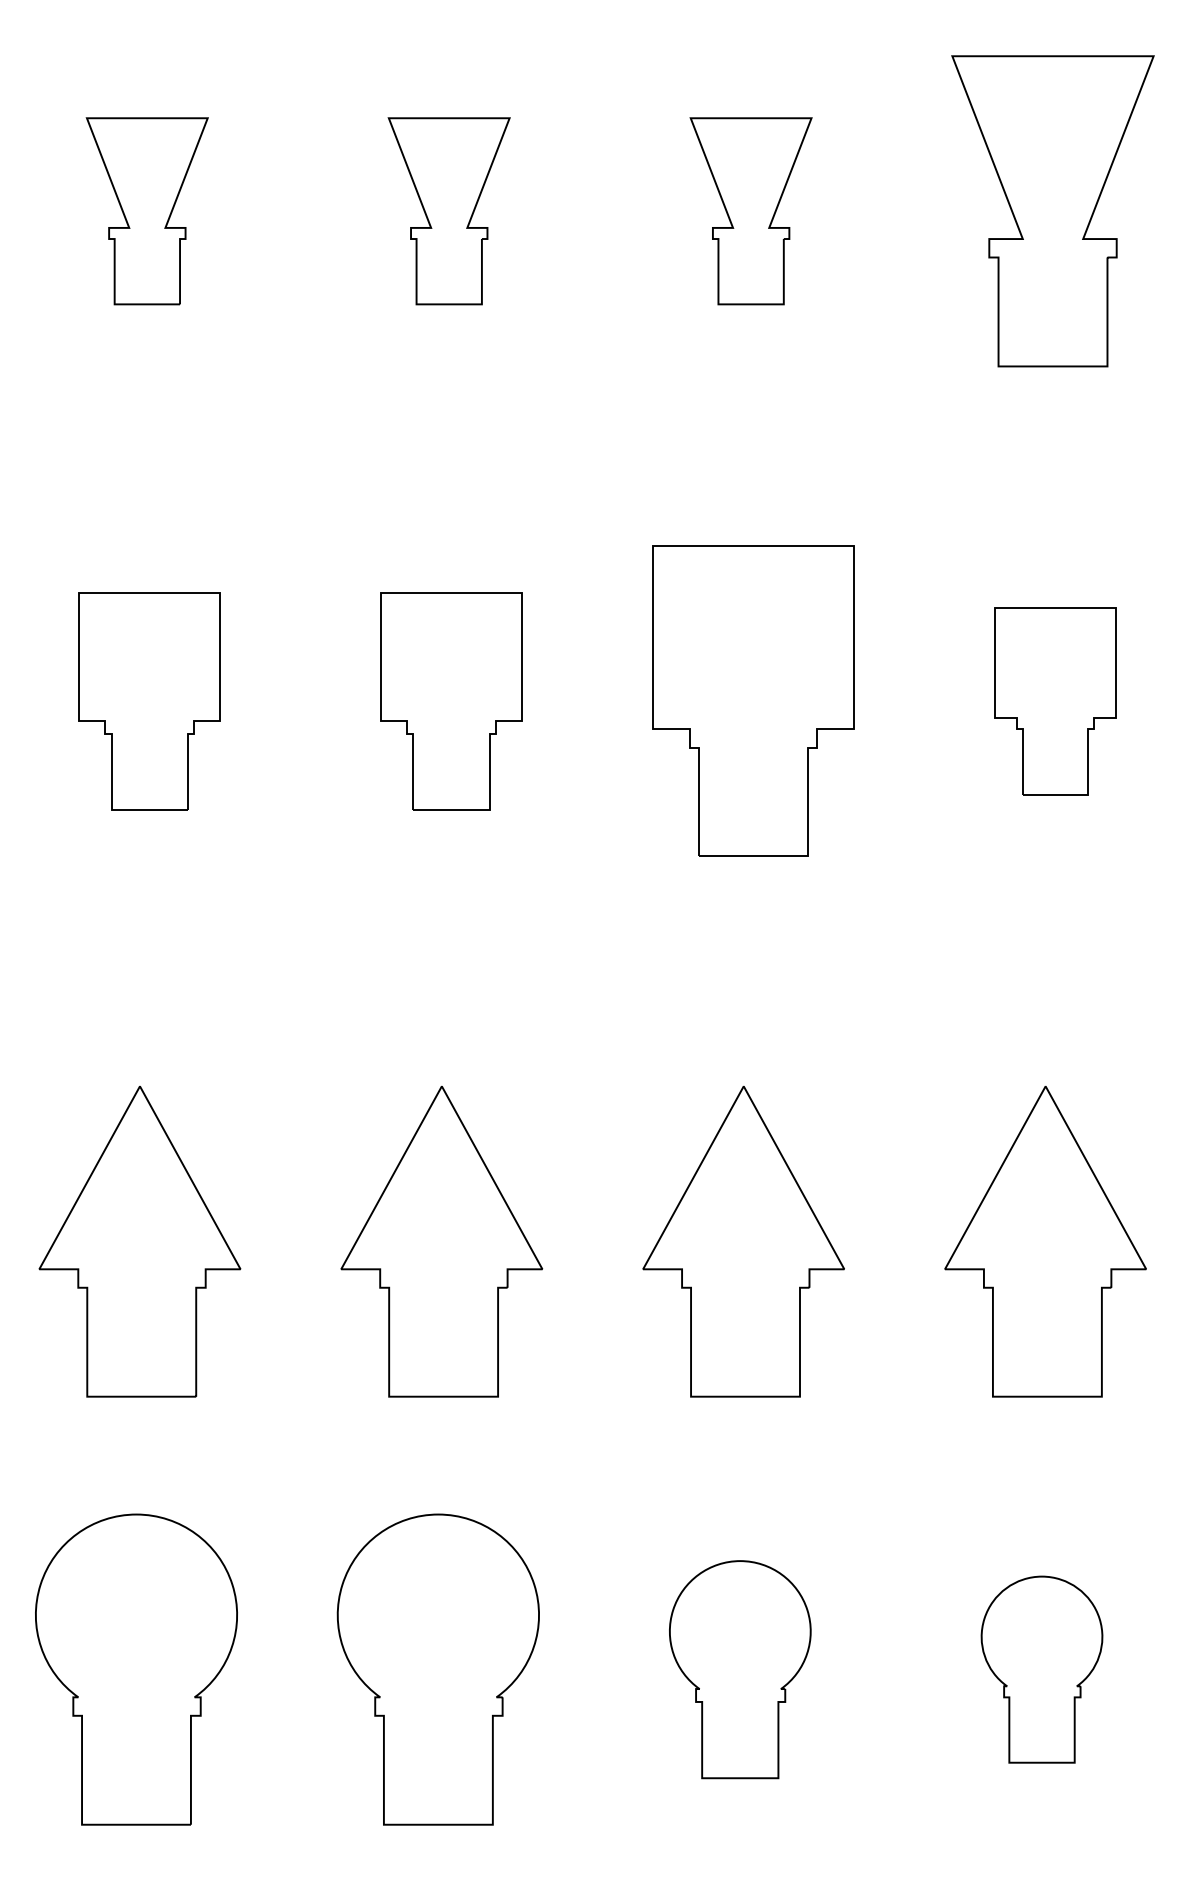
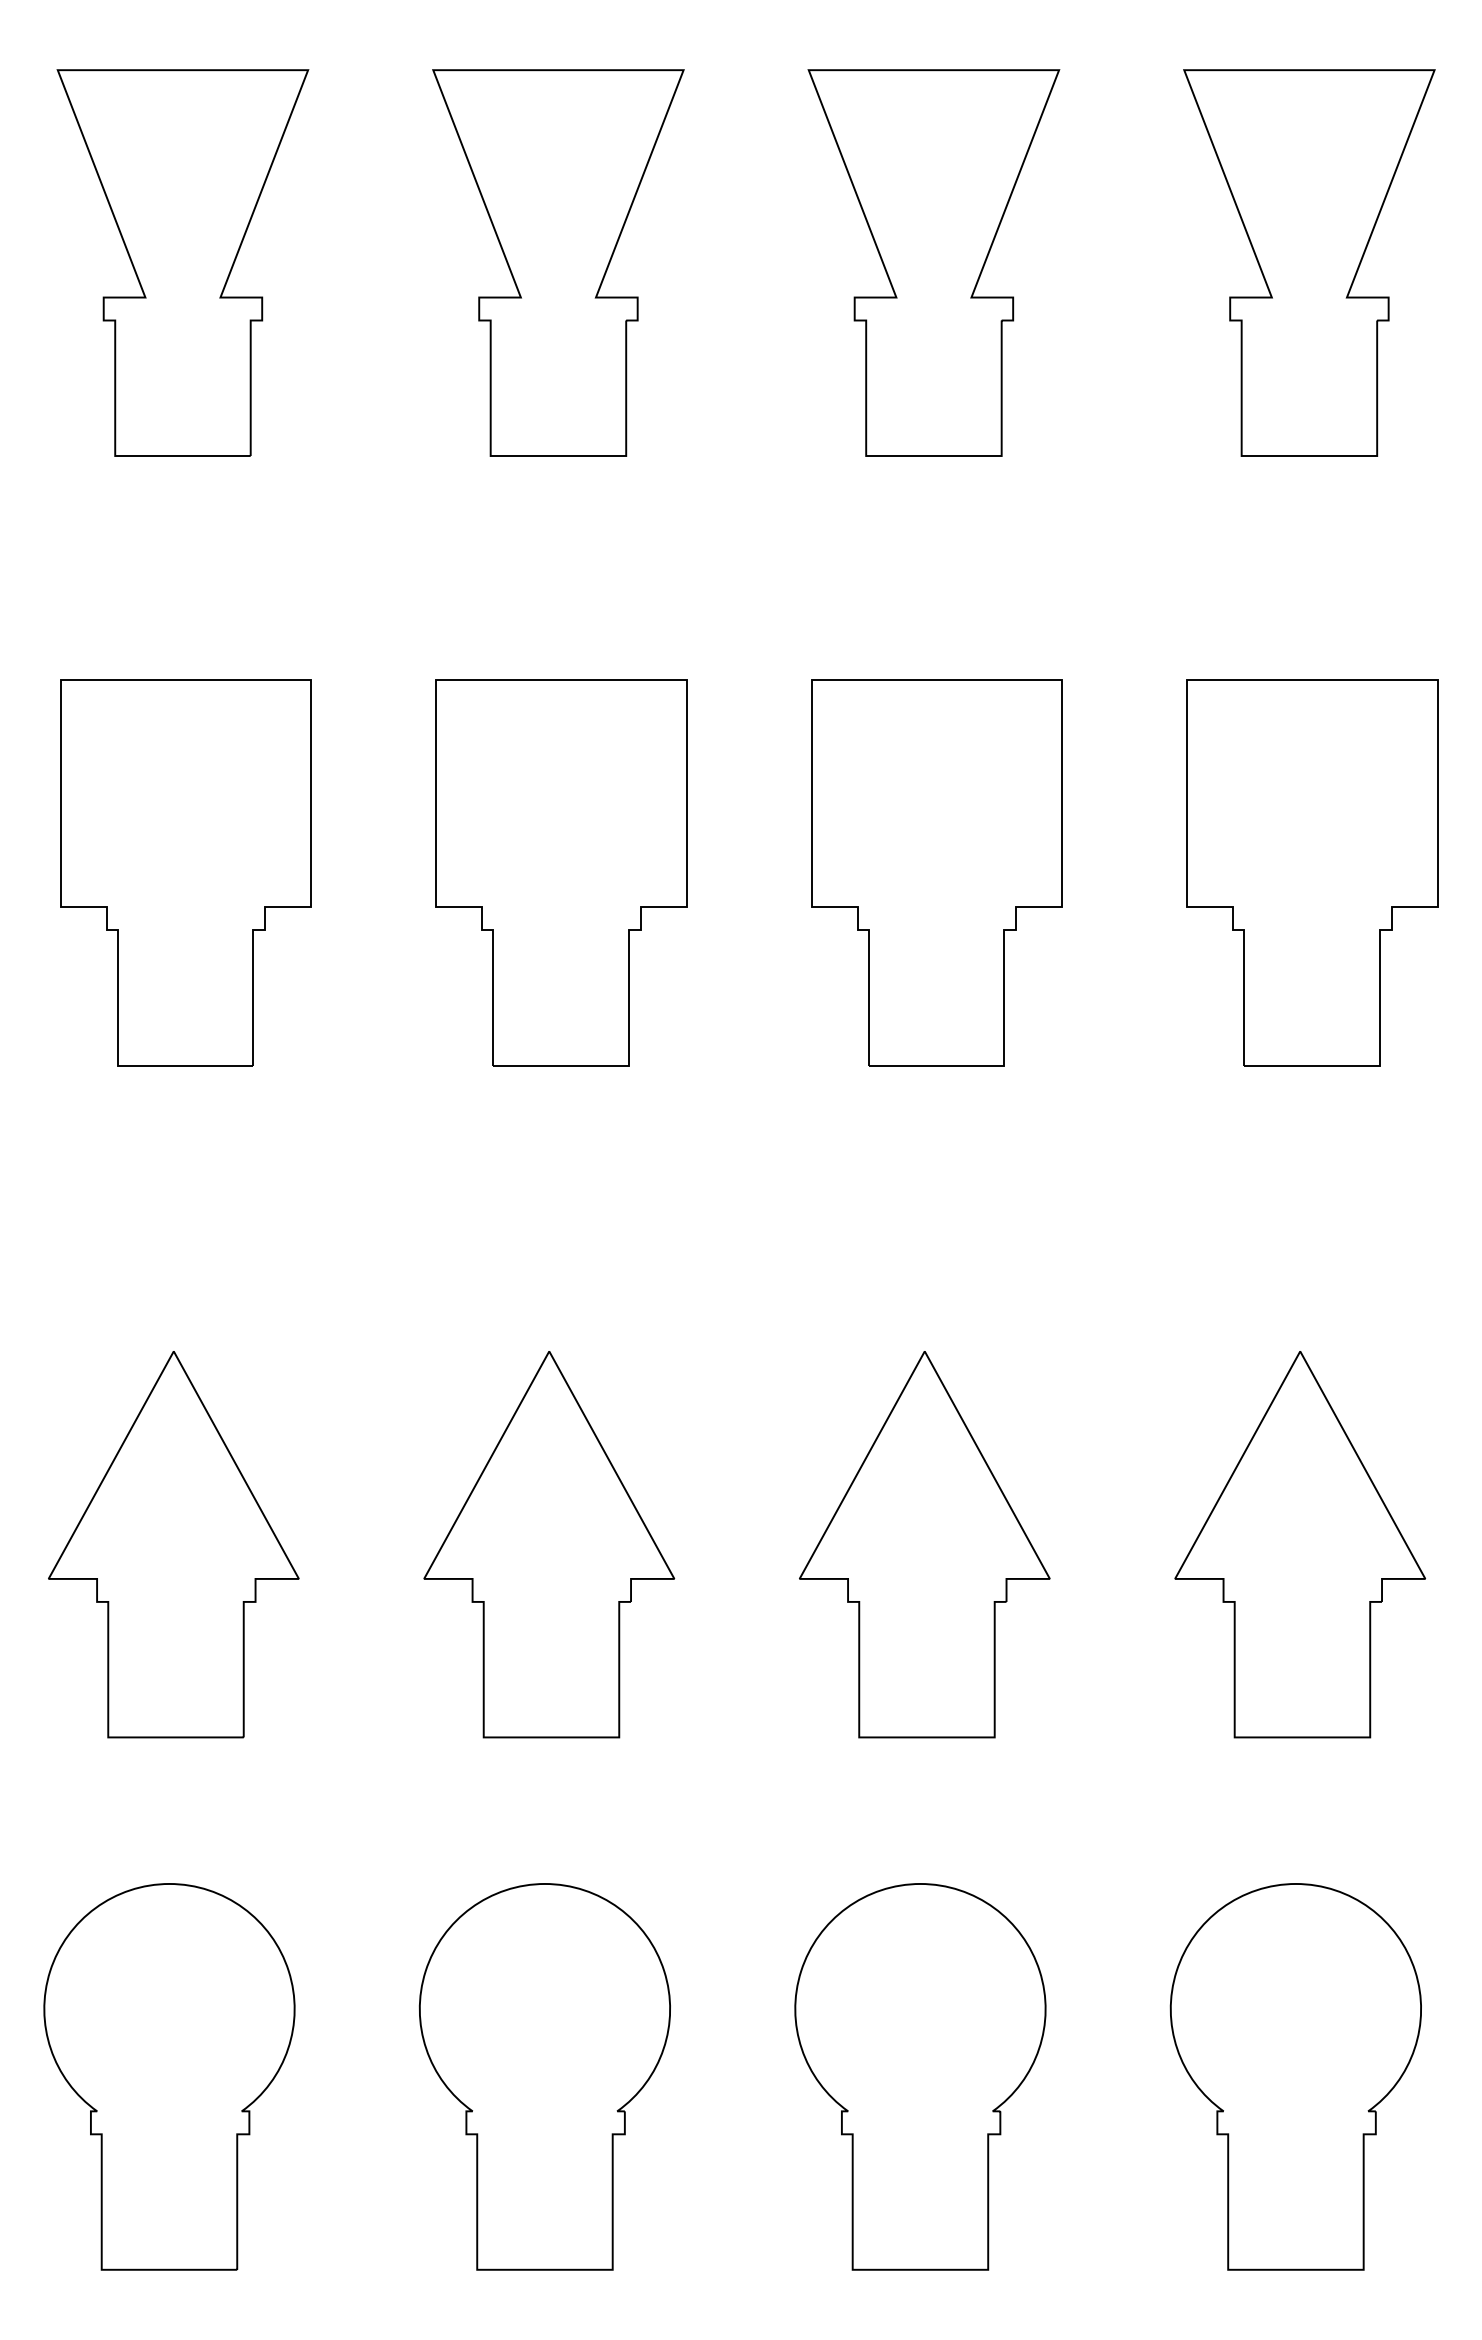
part: (146, 210) -> (182, 262), size x1.67
part: (449, 210) -> (558, 262), size x1.67
part: (750, 210) -> (933, 262), size x1.67
part: (149, 701) -> (185, 872), size x1.43
part: (451, 701) -> (561, 872), size x1.43
part: (1055, 701) -> (1312, 872), size x1.67
part: (740, 1669) -> (920, 2076), size x1.43
part: (1041, 1669) -> (1295, 2076), size x1.67

